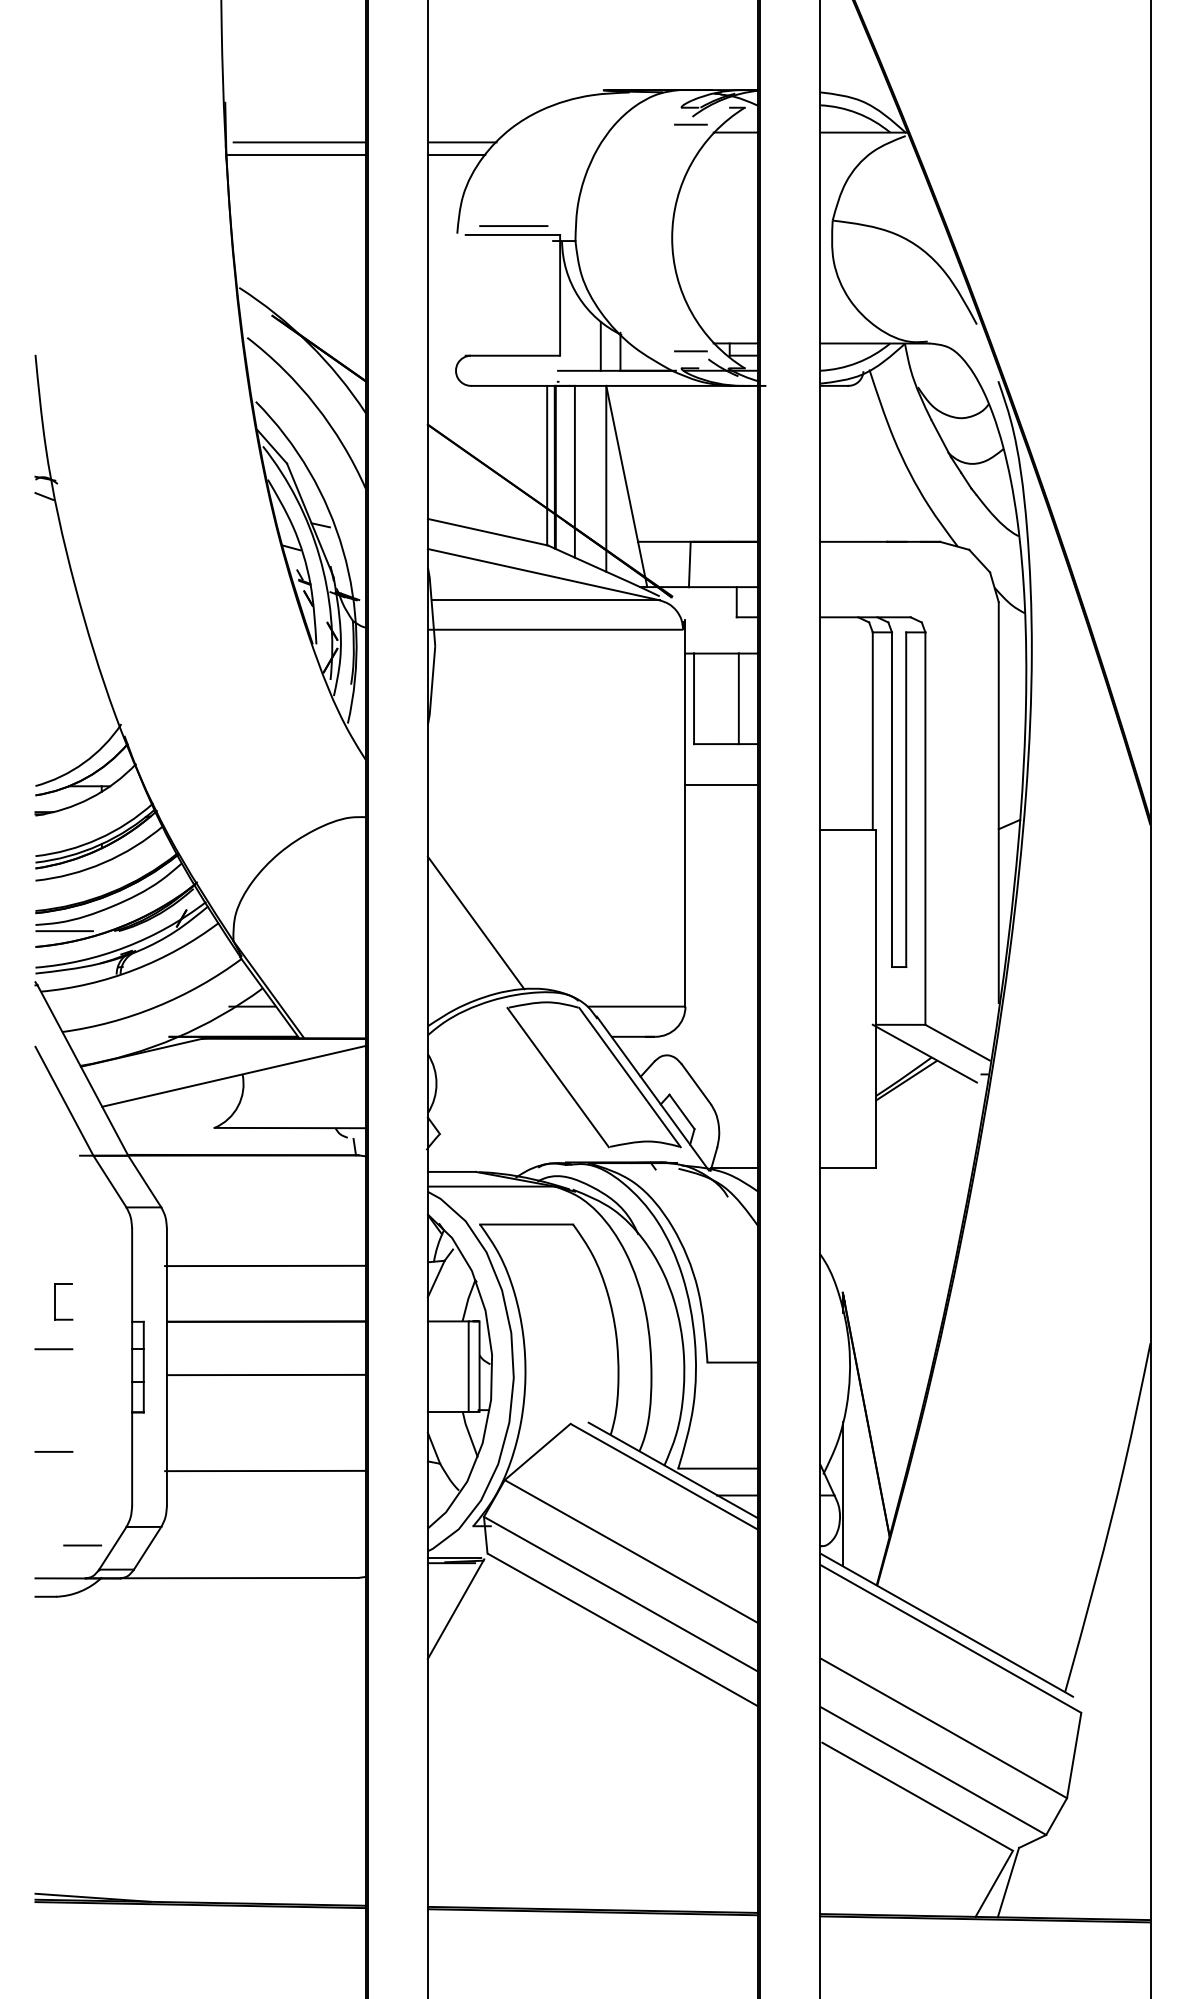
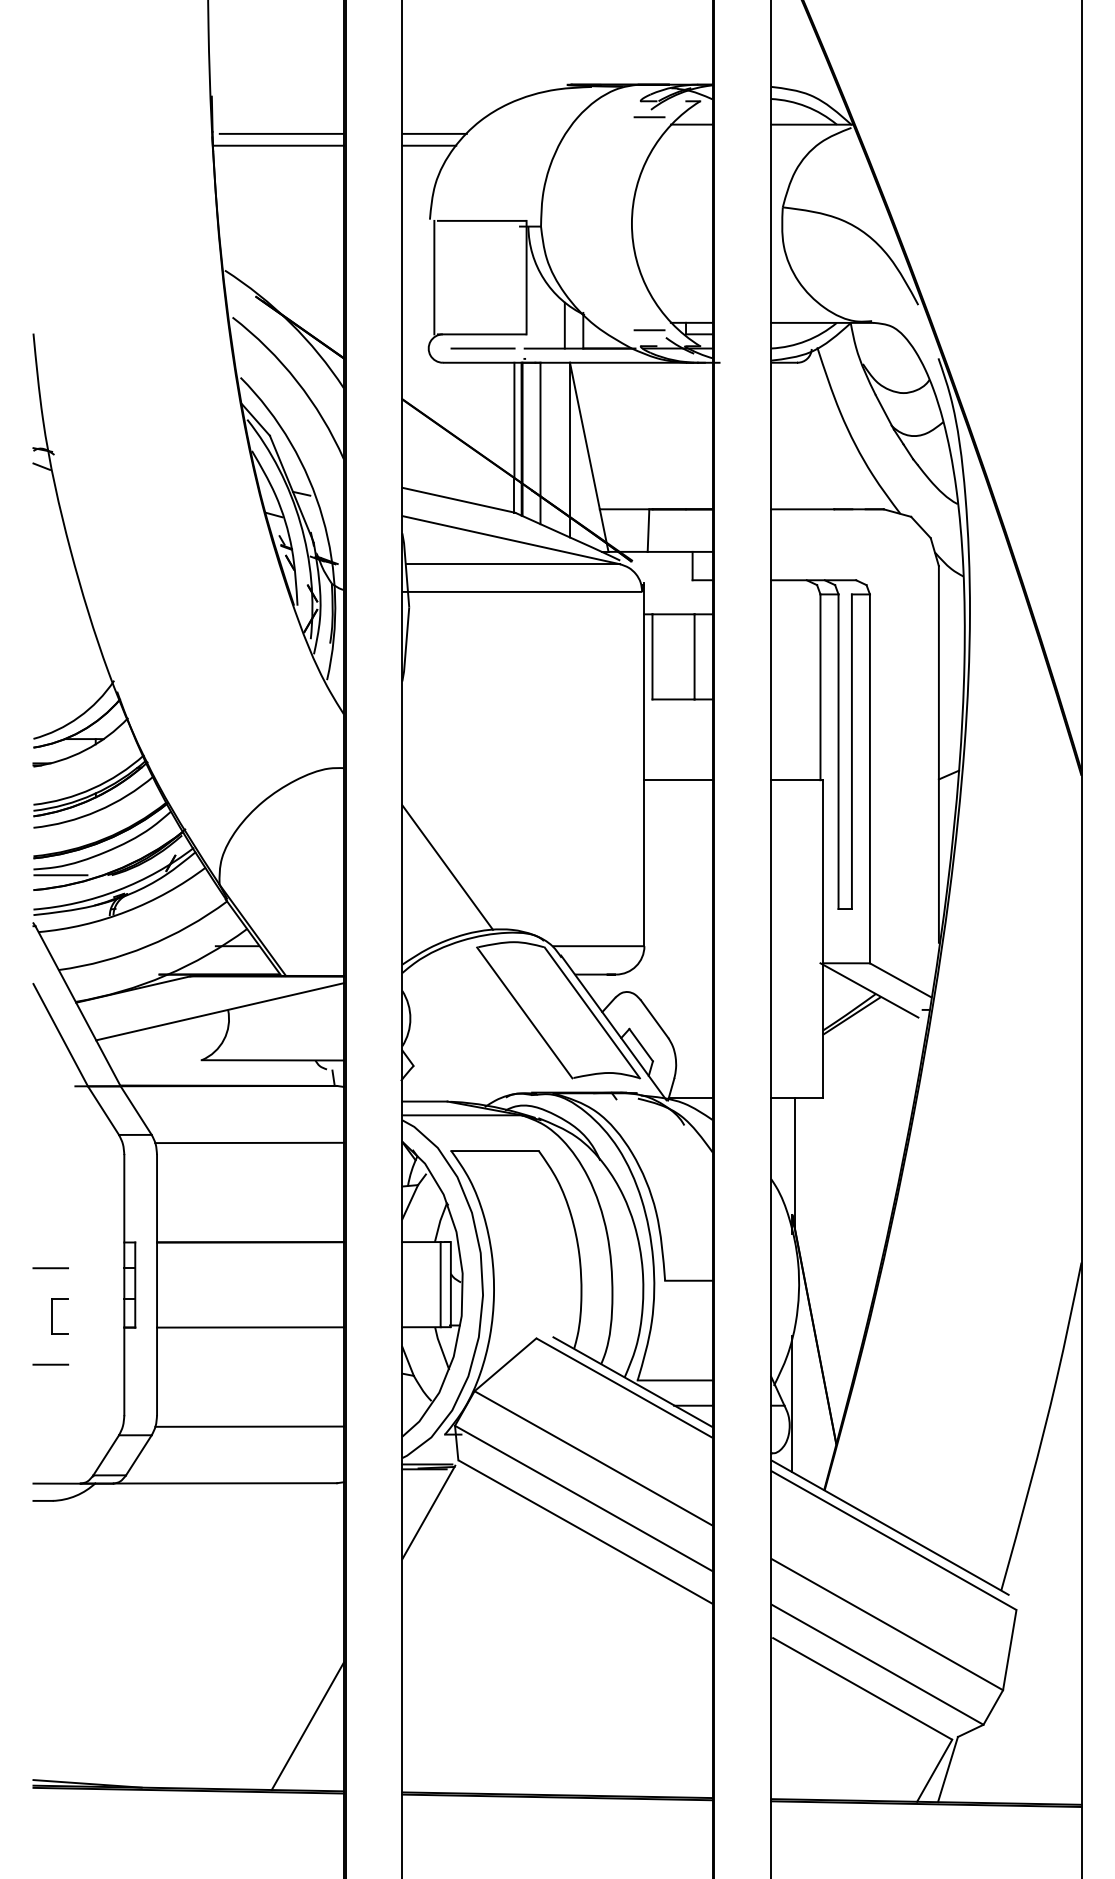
line: (513, 226) -> (482, 348), moved
line: (462, 295) -> (434, 277), added
line: (721, 785) -> (678, 780), moved
line: (845, 1237) -> (794, 1163), added
line: (265, 1265) -> (249, 1142), moved
part: (55, 1301) -> (52, 1316), moved
line: (266, 1375) -> (250, 1327), moved
line: (265, 1470) -> (249, 1426), moved
line: (82, 1545) -> (77, 1452), removed
line: (327, 1836) -> (307, 1726), added

